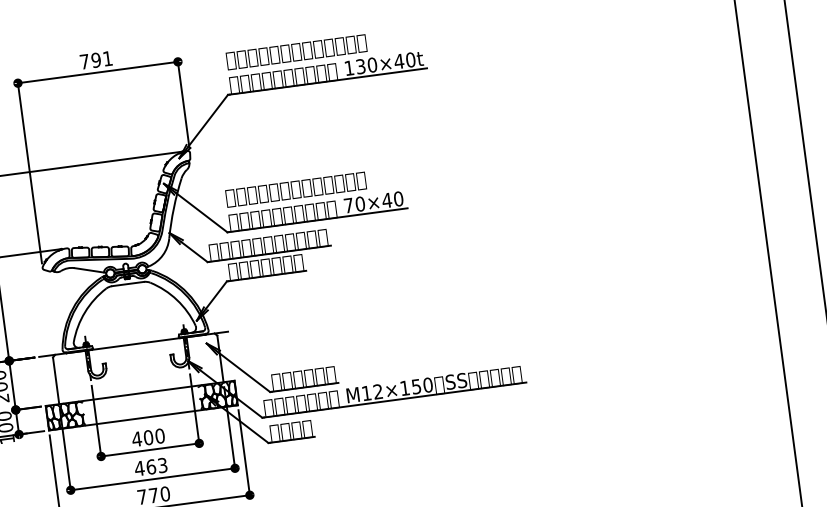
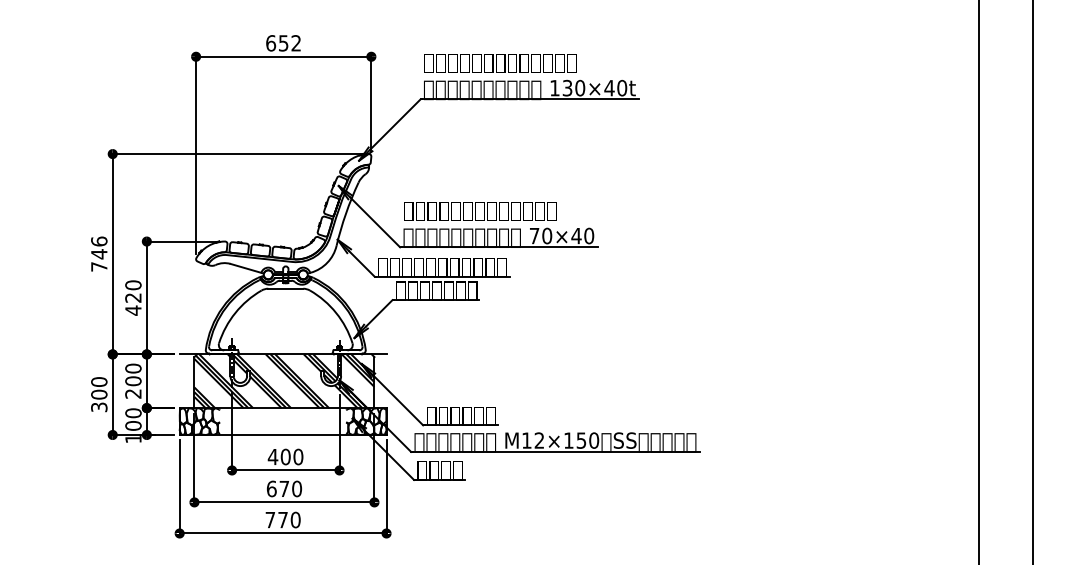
text: (96, 60) -> (283, 43), 791 -> 652
hatch: (138, 368) -> (284, 381), added
text: (151, 466) -> (284, 488), 463 -> 670

